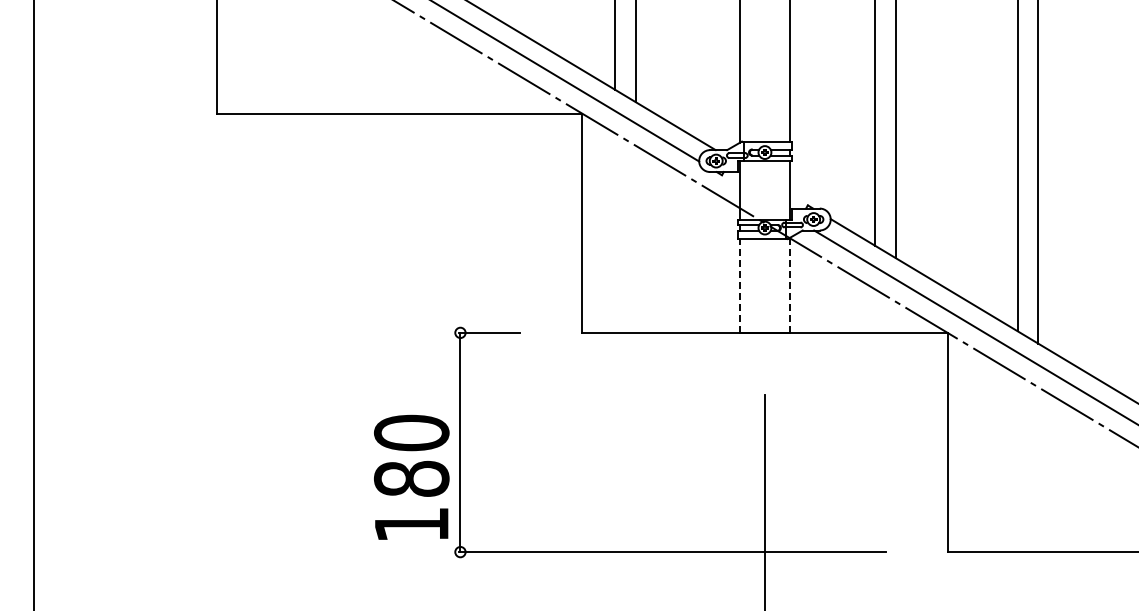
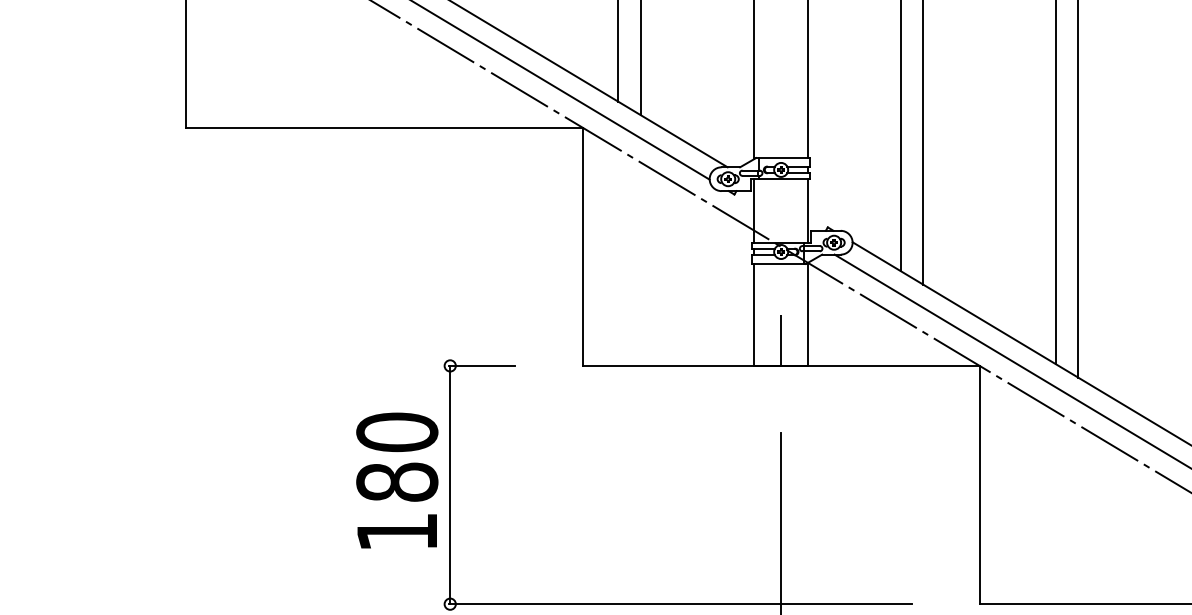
line: (789, 284) -> (807, 313), dashed -> solid
line: (740, 285) -> (754, 314), dashed -> solid
line: (764, 309) -> (780, 340), added
text: (411, 476) -> (397, 479), moved

